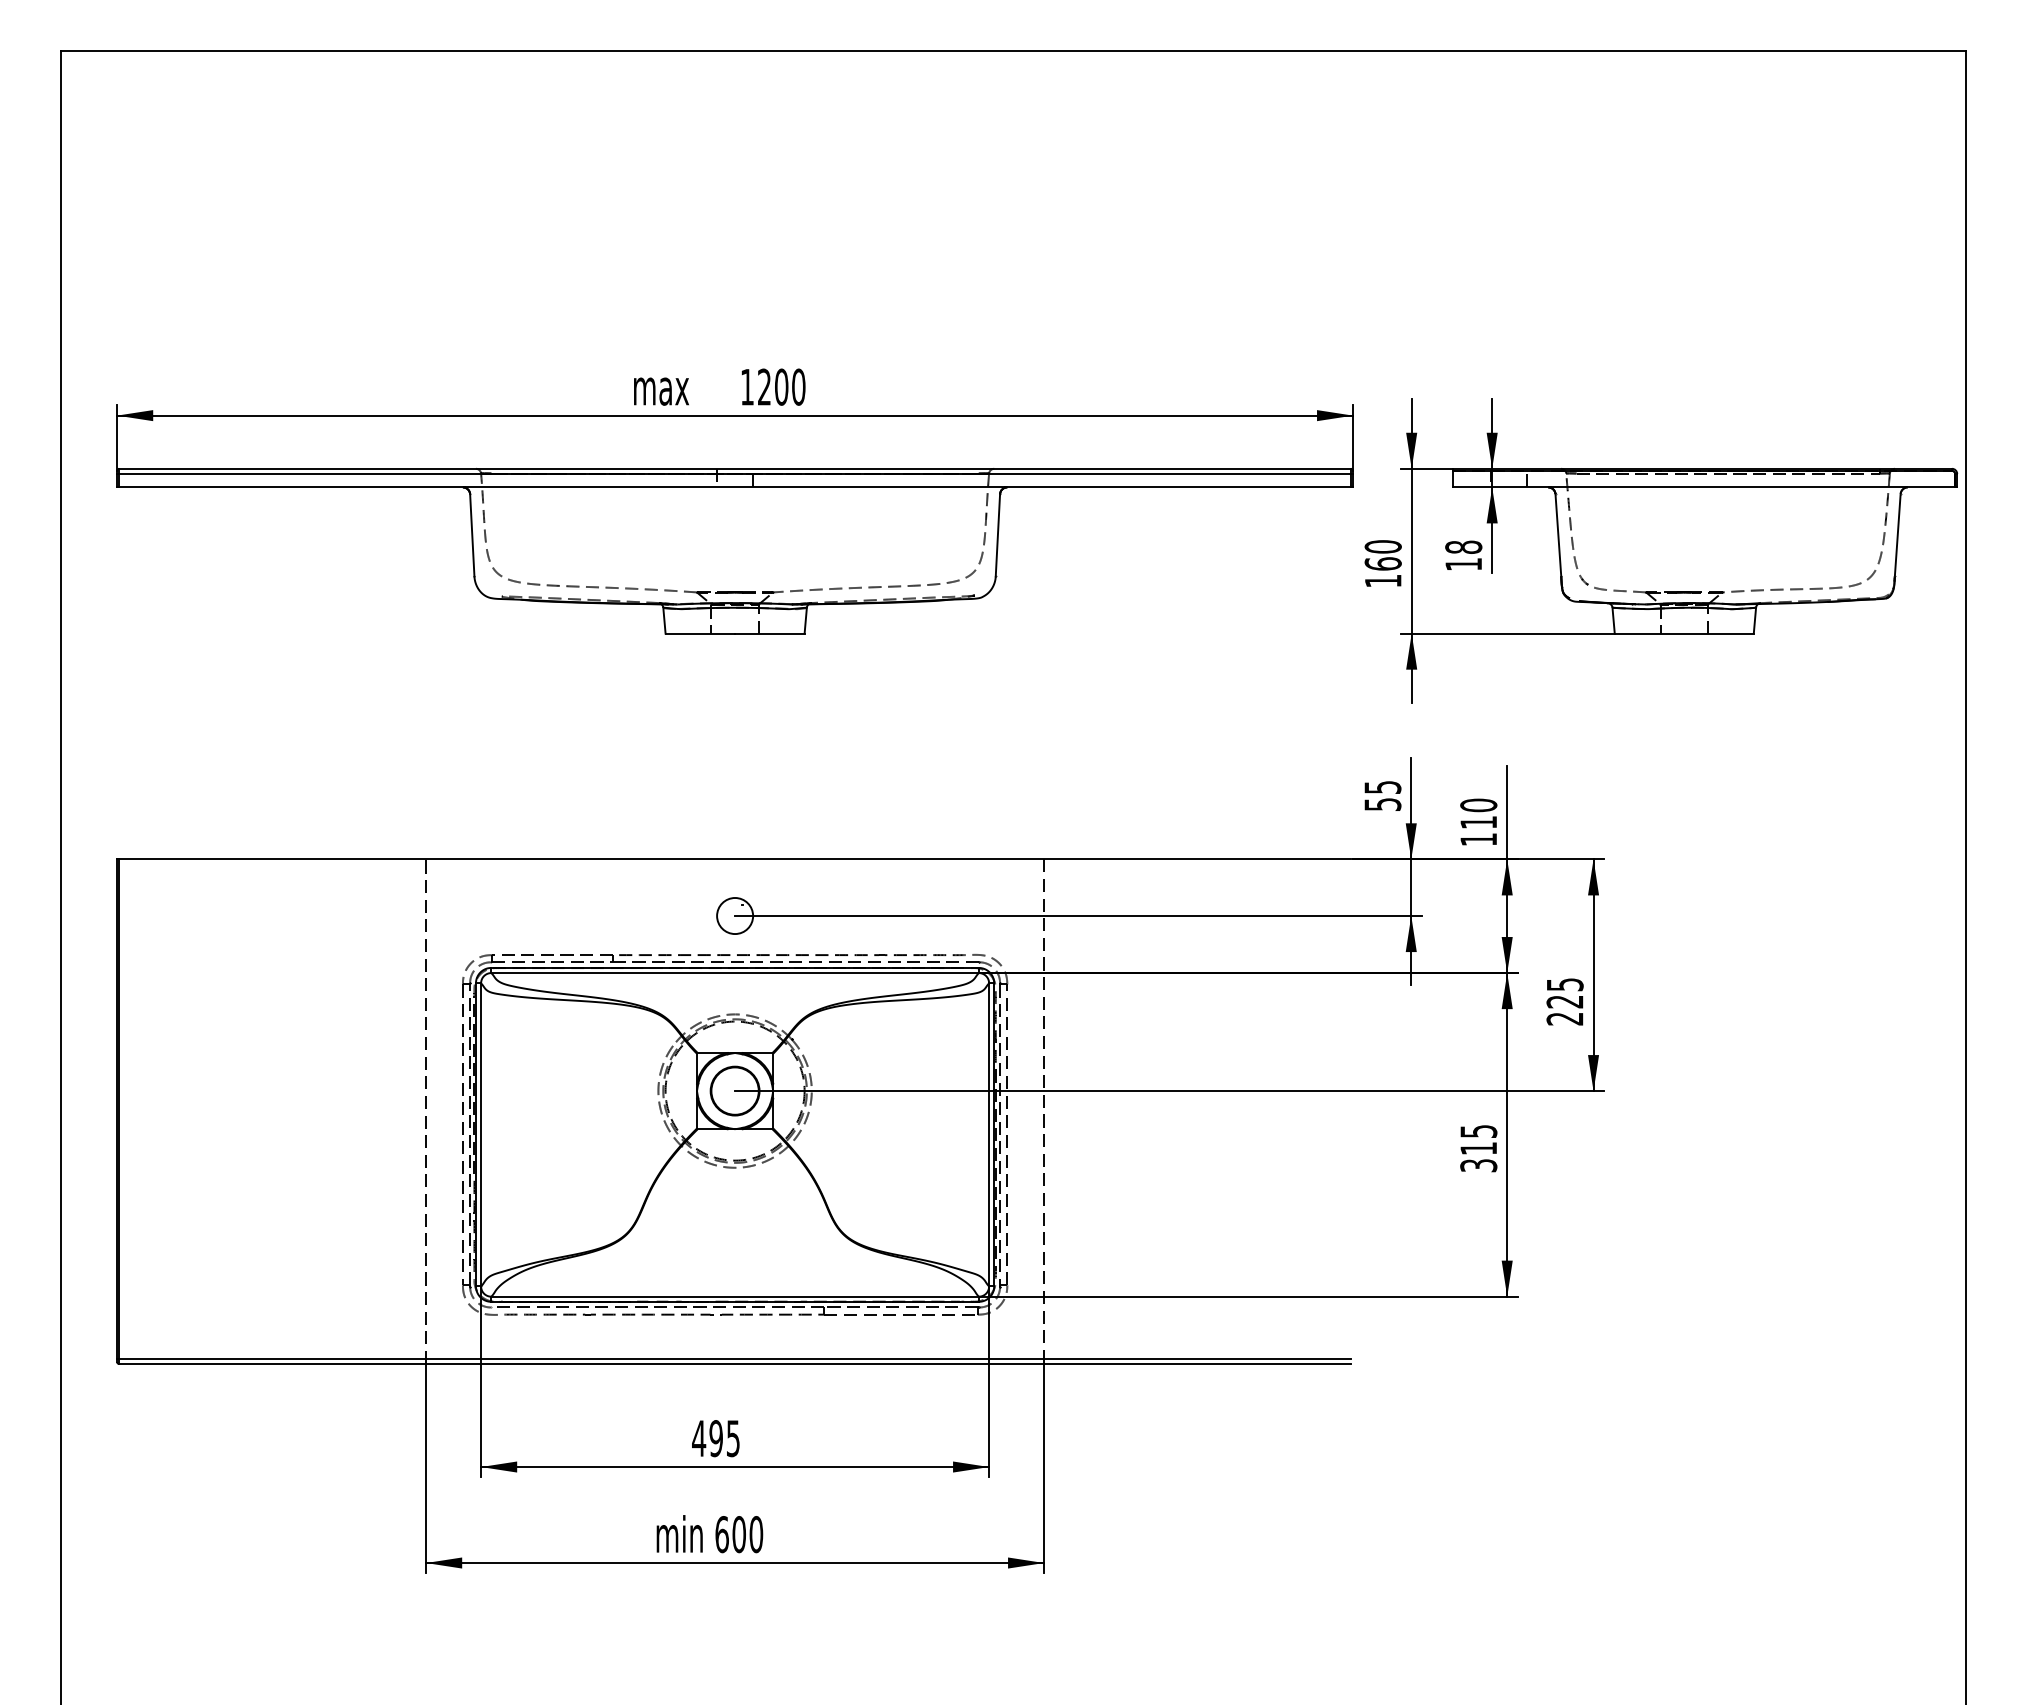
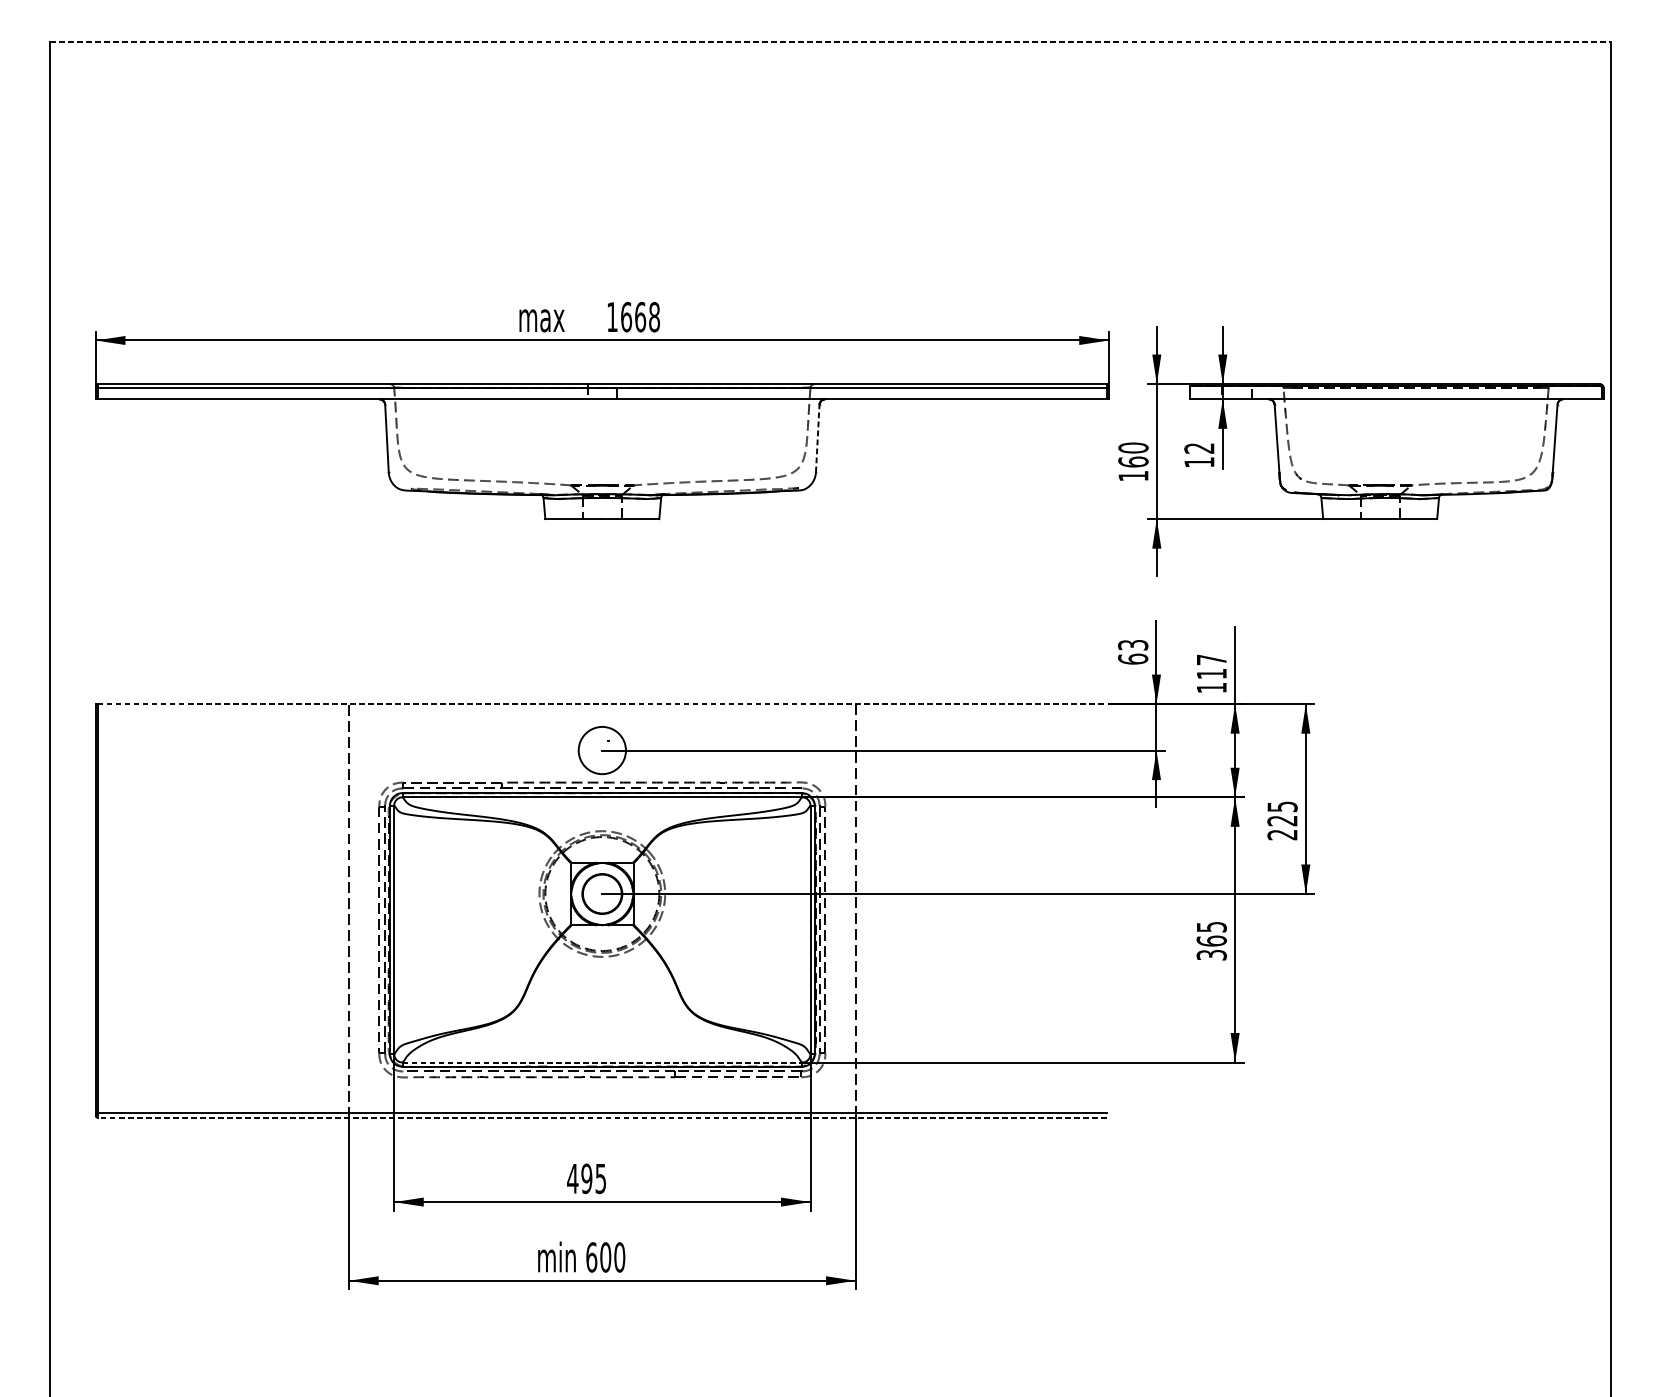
line: (1013, 51) -> (830, 42), solid -> dashed
text: (781, 386) -> (640, 316), 1200 -> 1668
line: (997, 534) -> (817, 437), solid -> dashed
text: (1463, 546) -> (1199, 447), 18 -> 12
text: (1382, 796) -> (1132, 652), 55 -> 63
text: (1478, 805) -> (1211, 659), 110 -> 117
line: (735, 859) -> (602, 704), solid -> dashed
circle: (735, 916) -> (602, 750), size x1.6
text: (1478, 1148) -> (1211, 941), 315 -> 365
line: (735, 1296) -> (602, 1062), solid -> dashed
line: (735, 1364) -> (602, 1118), solid -> dashed

